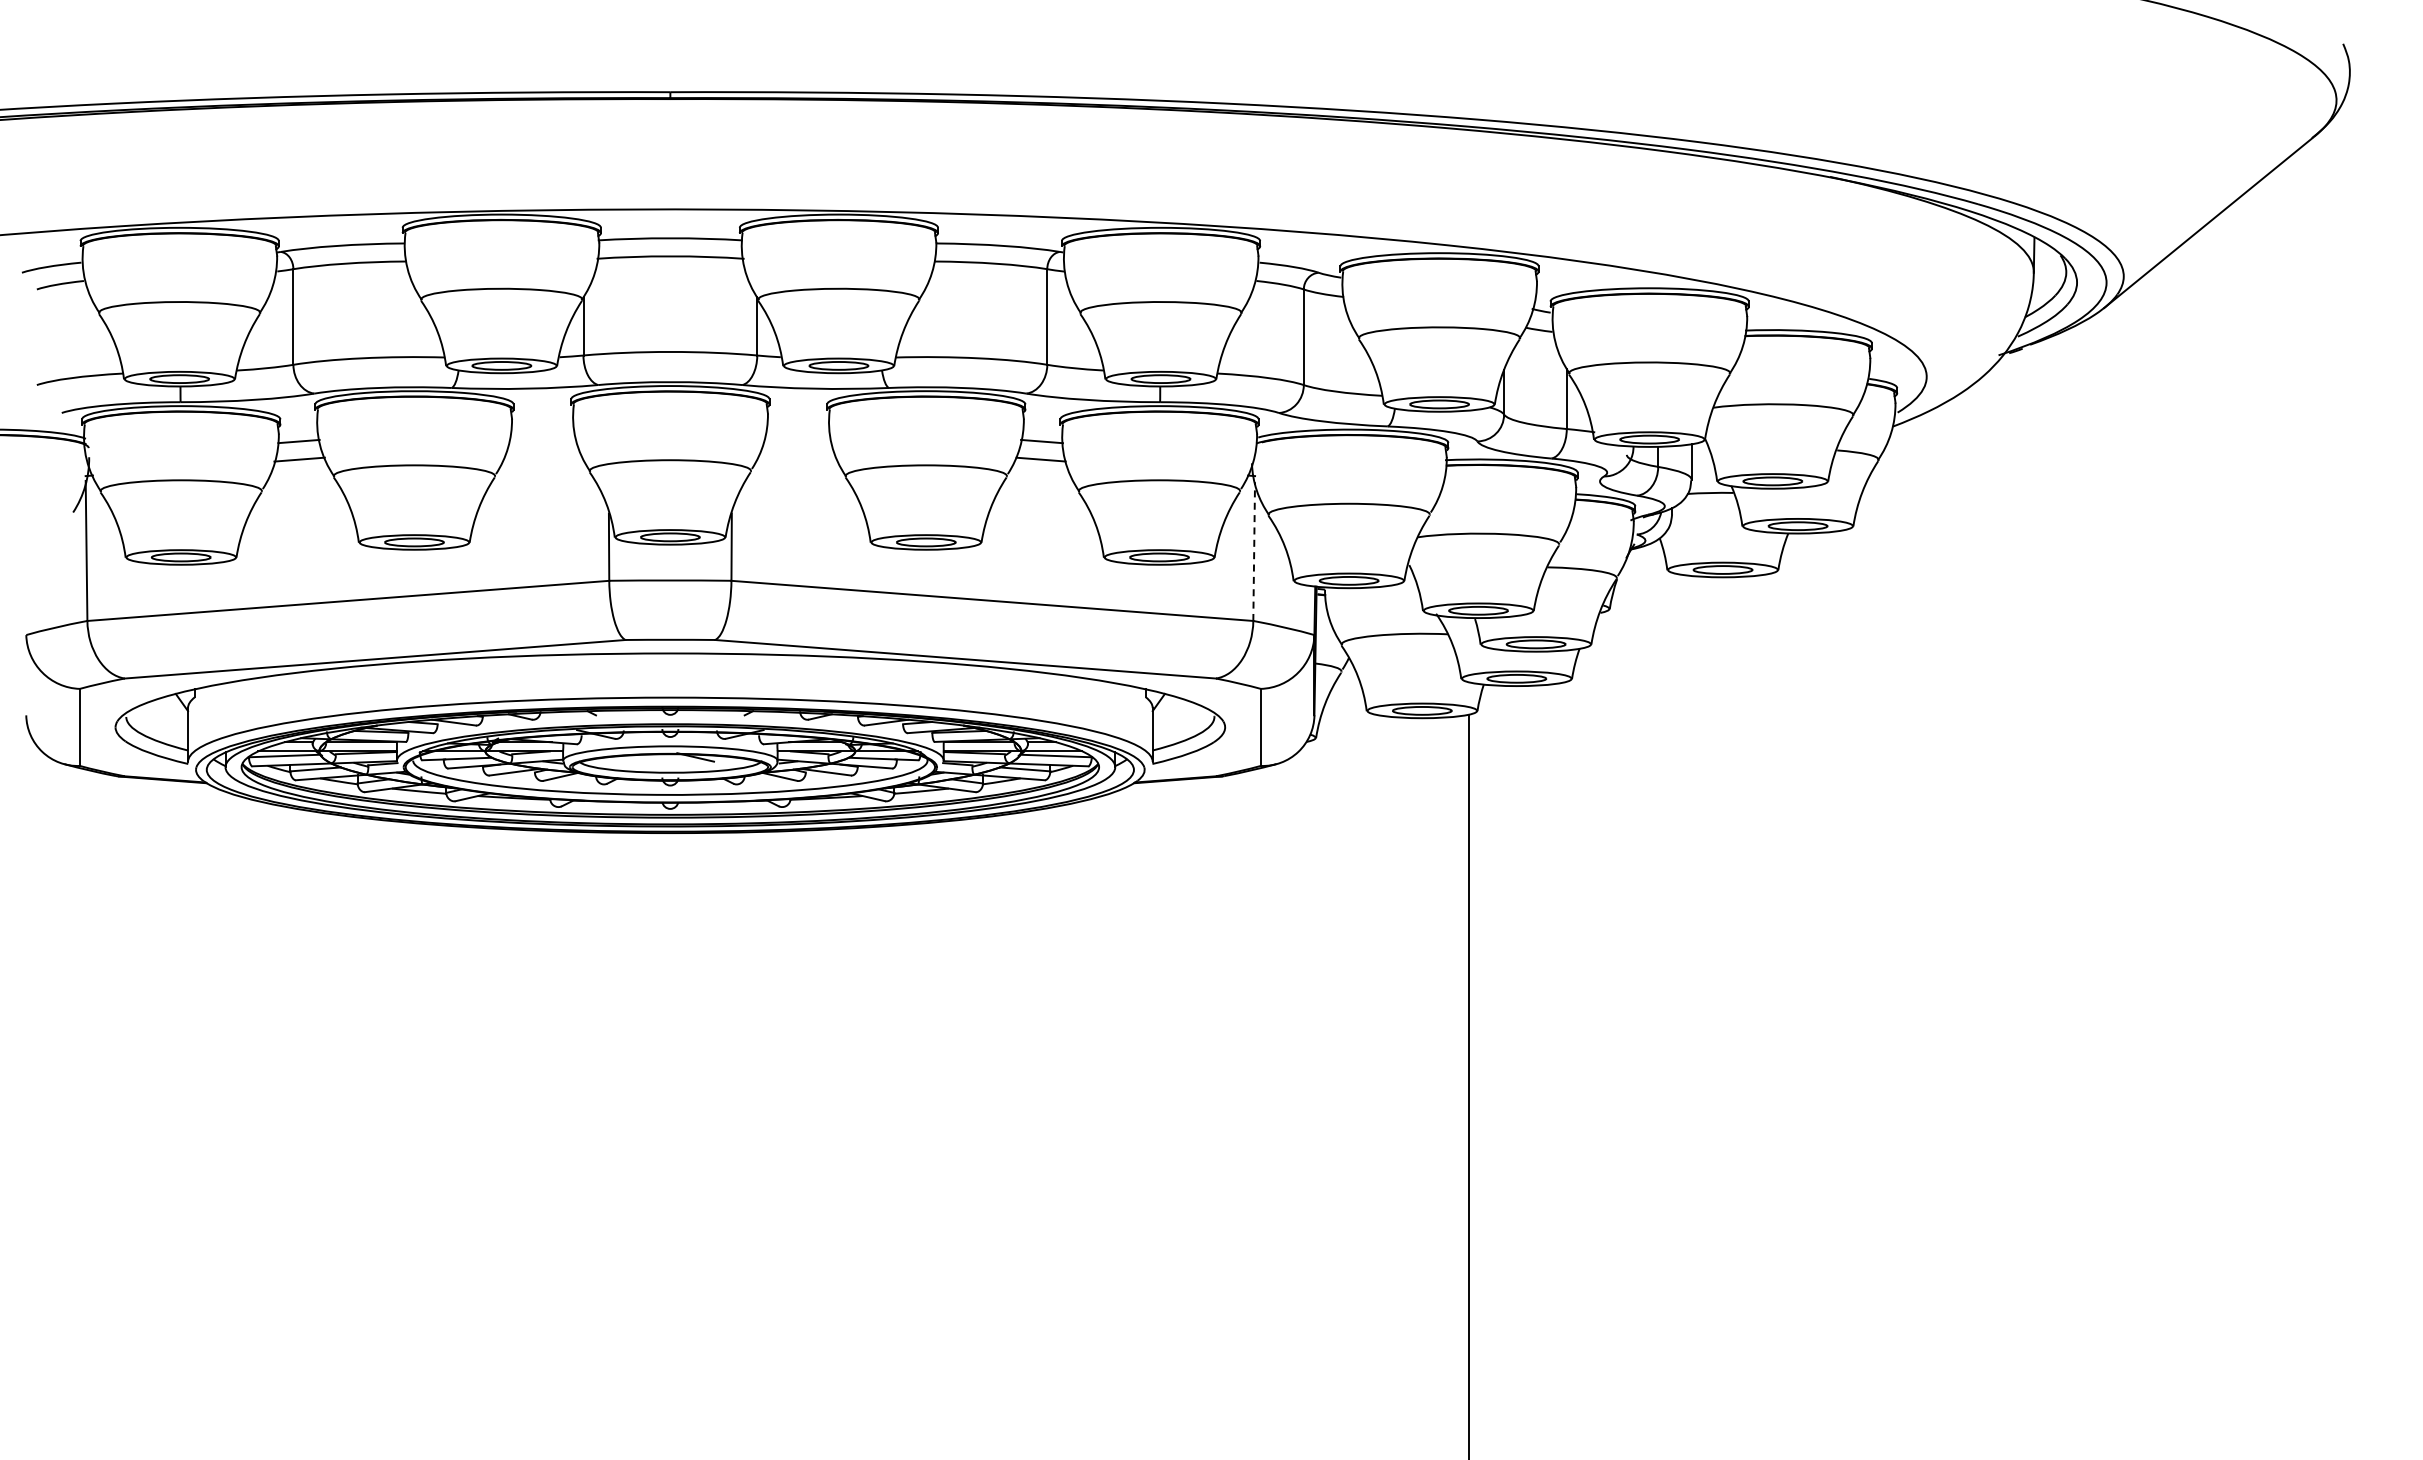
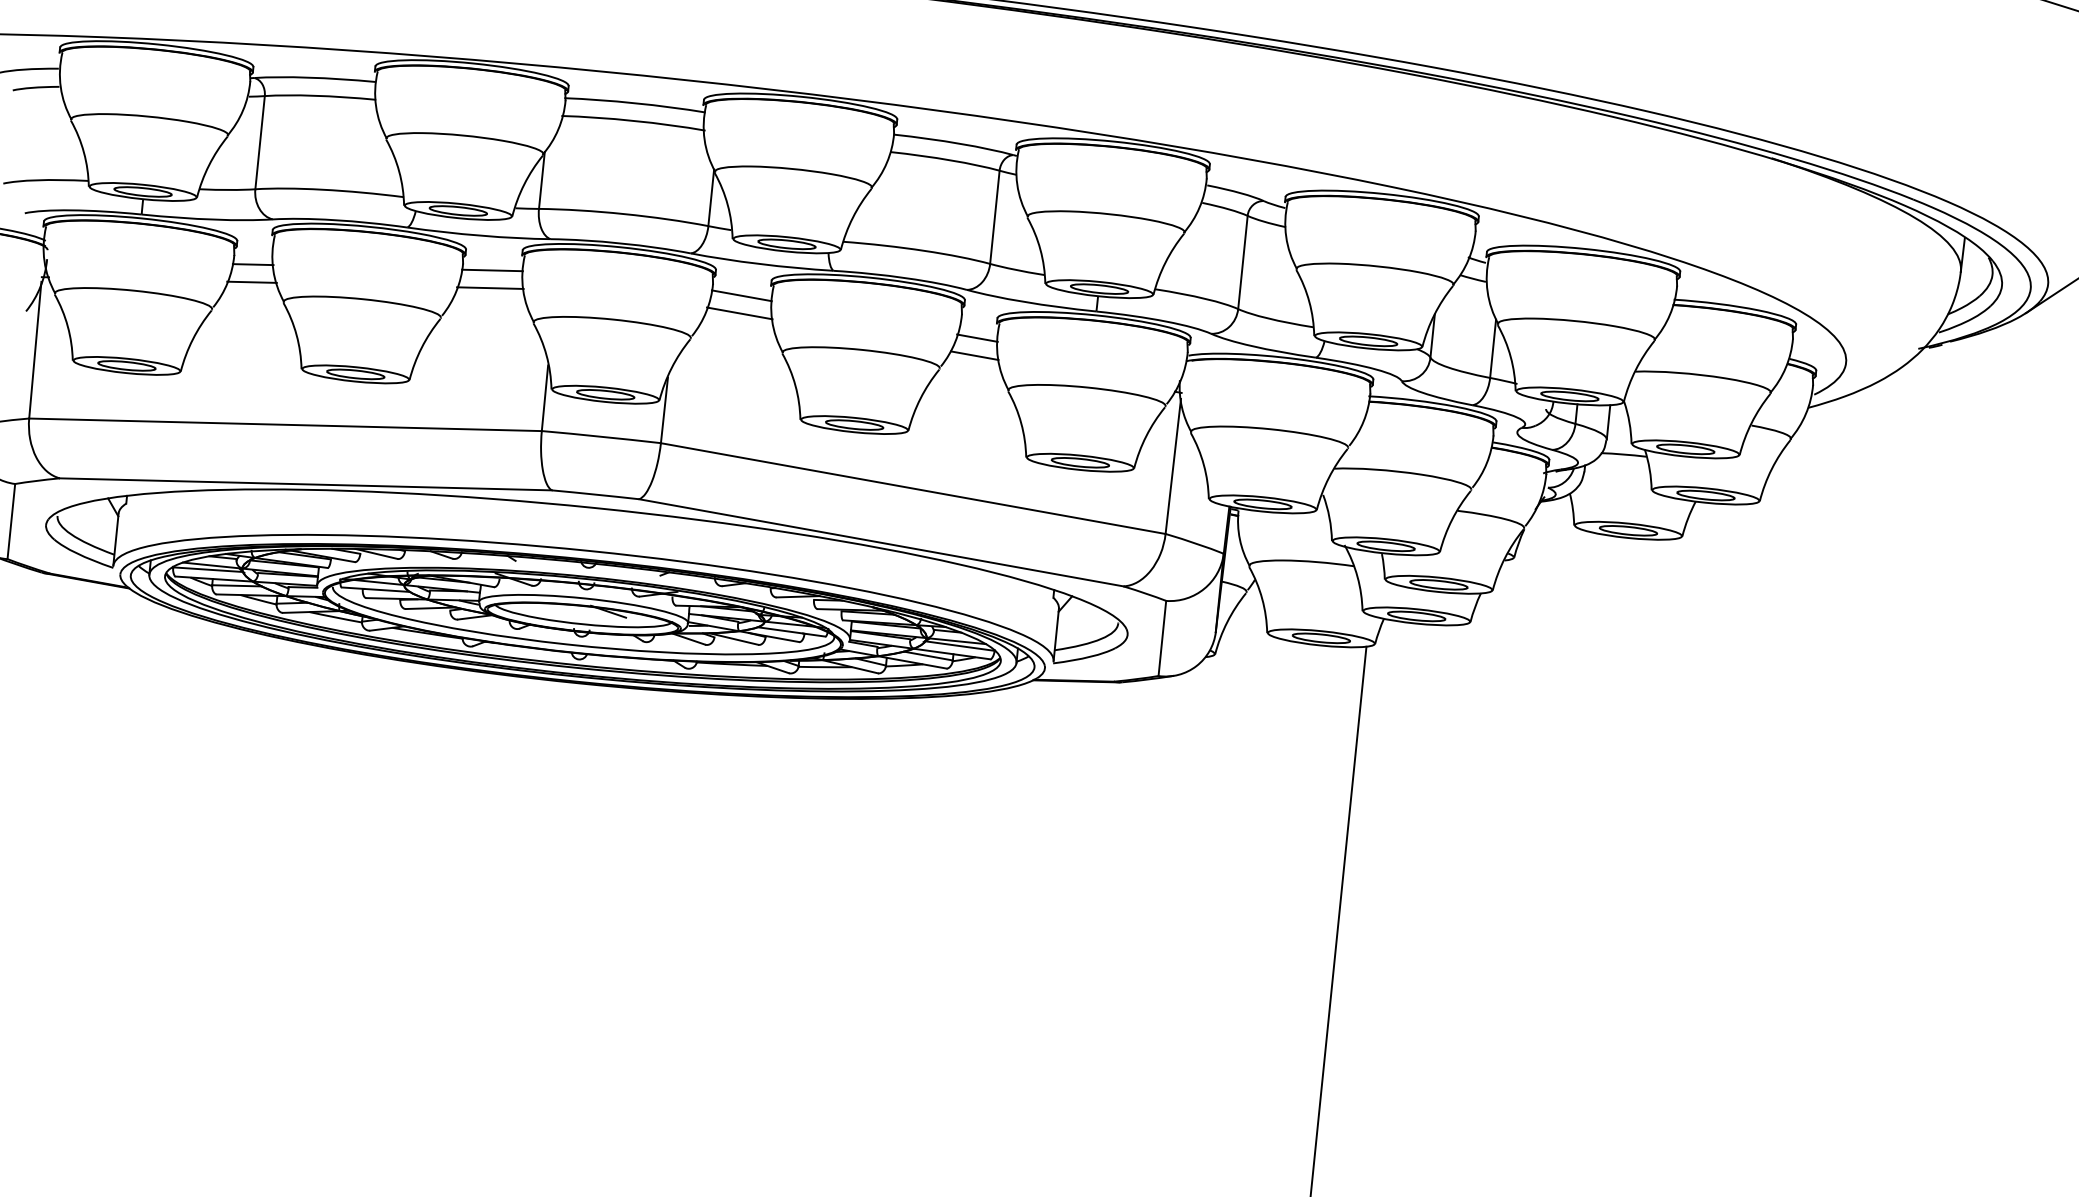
line: (542, 422) -> (492, 270), added
line: (798, 422) -> (741, 295), added
line: (542, 440) -> (490, 287), added
line: (798, 440) -> (740, 313), added
line: (1254, 551) -> (1173, 466), dashed -> solid

